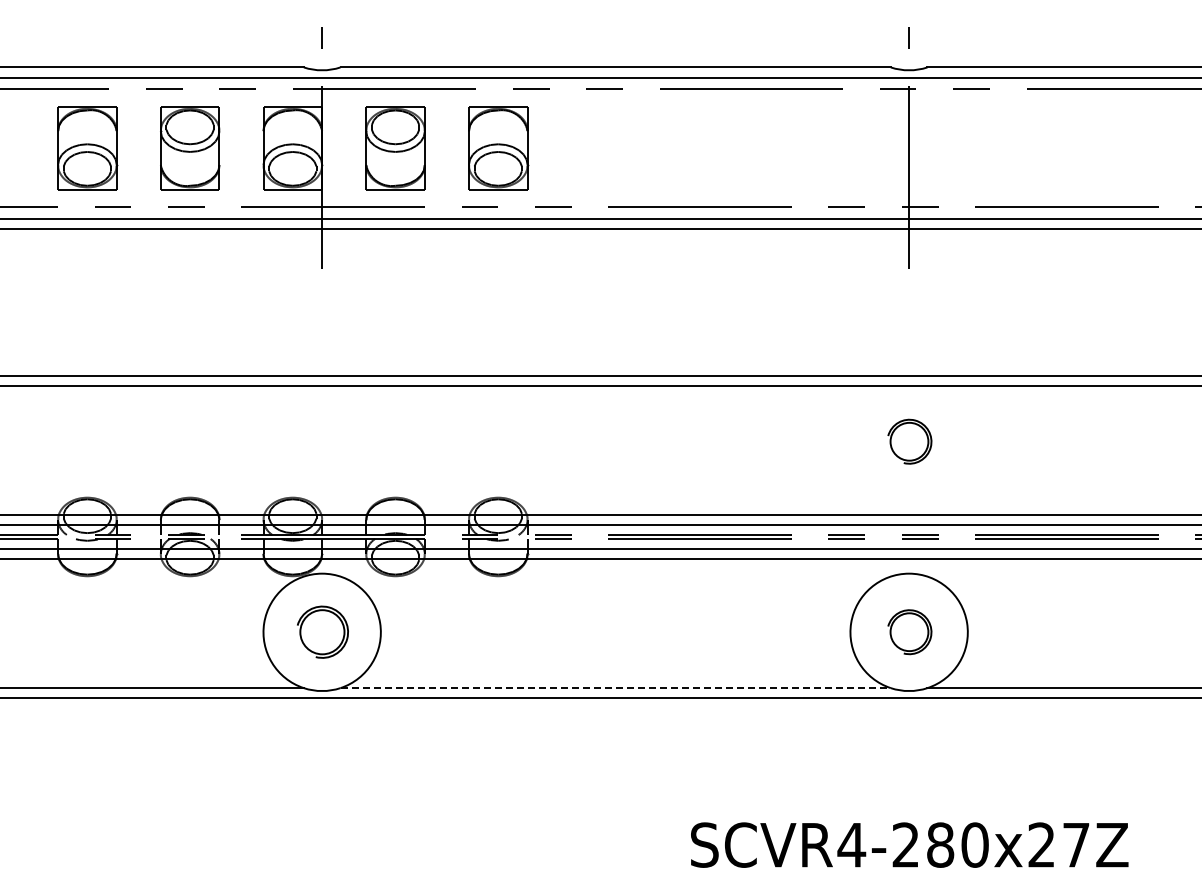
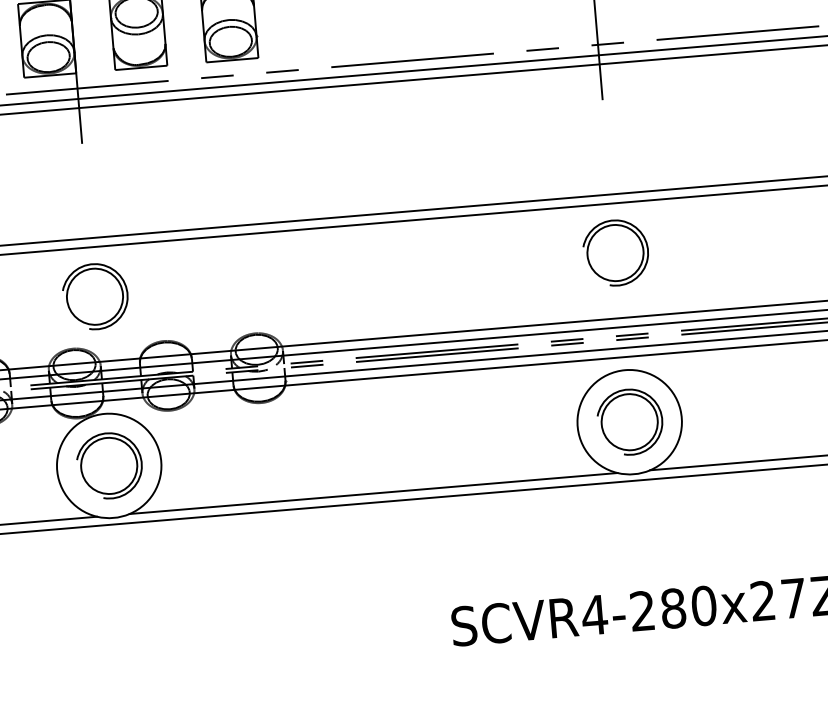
part: (322, 441) -> (95, 296), added
part: (909, 441) -> (615, 252), size x1.67
part: (322, 631) -> (109, 465), size x1.43
part: (909, 631) -> (629, 421), size x1.67
line: (616, 688) -> (374, 493), dashed -> solid

